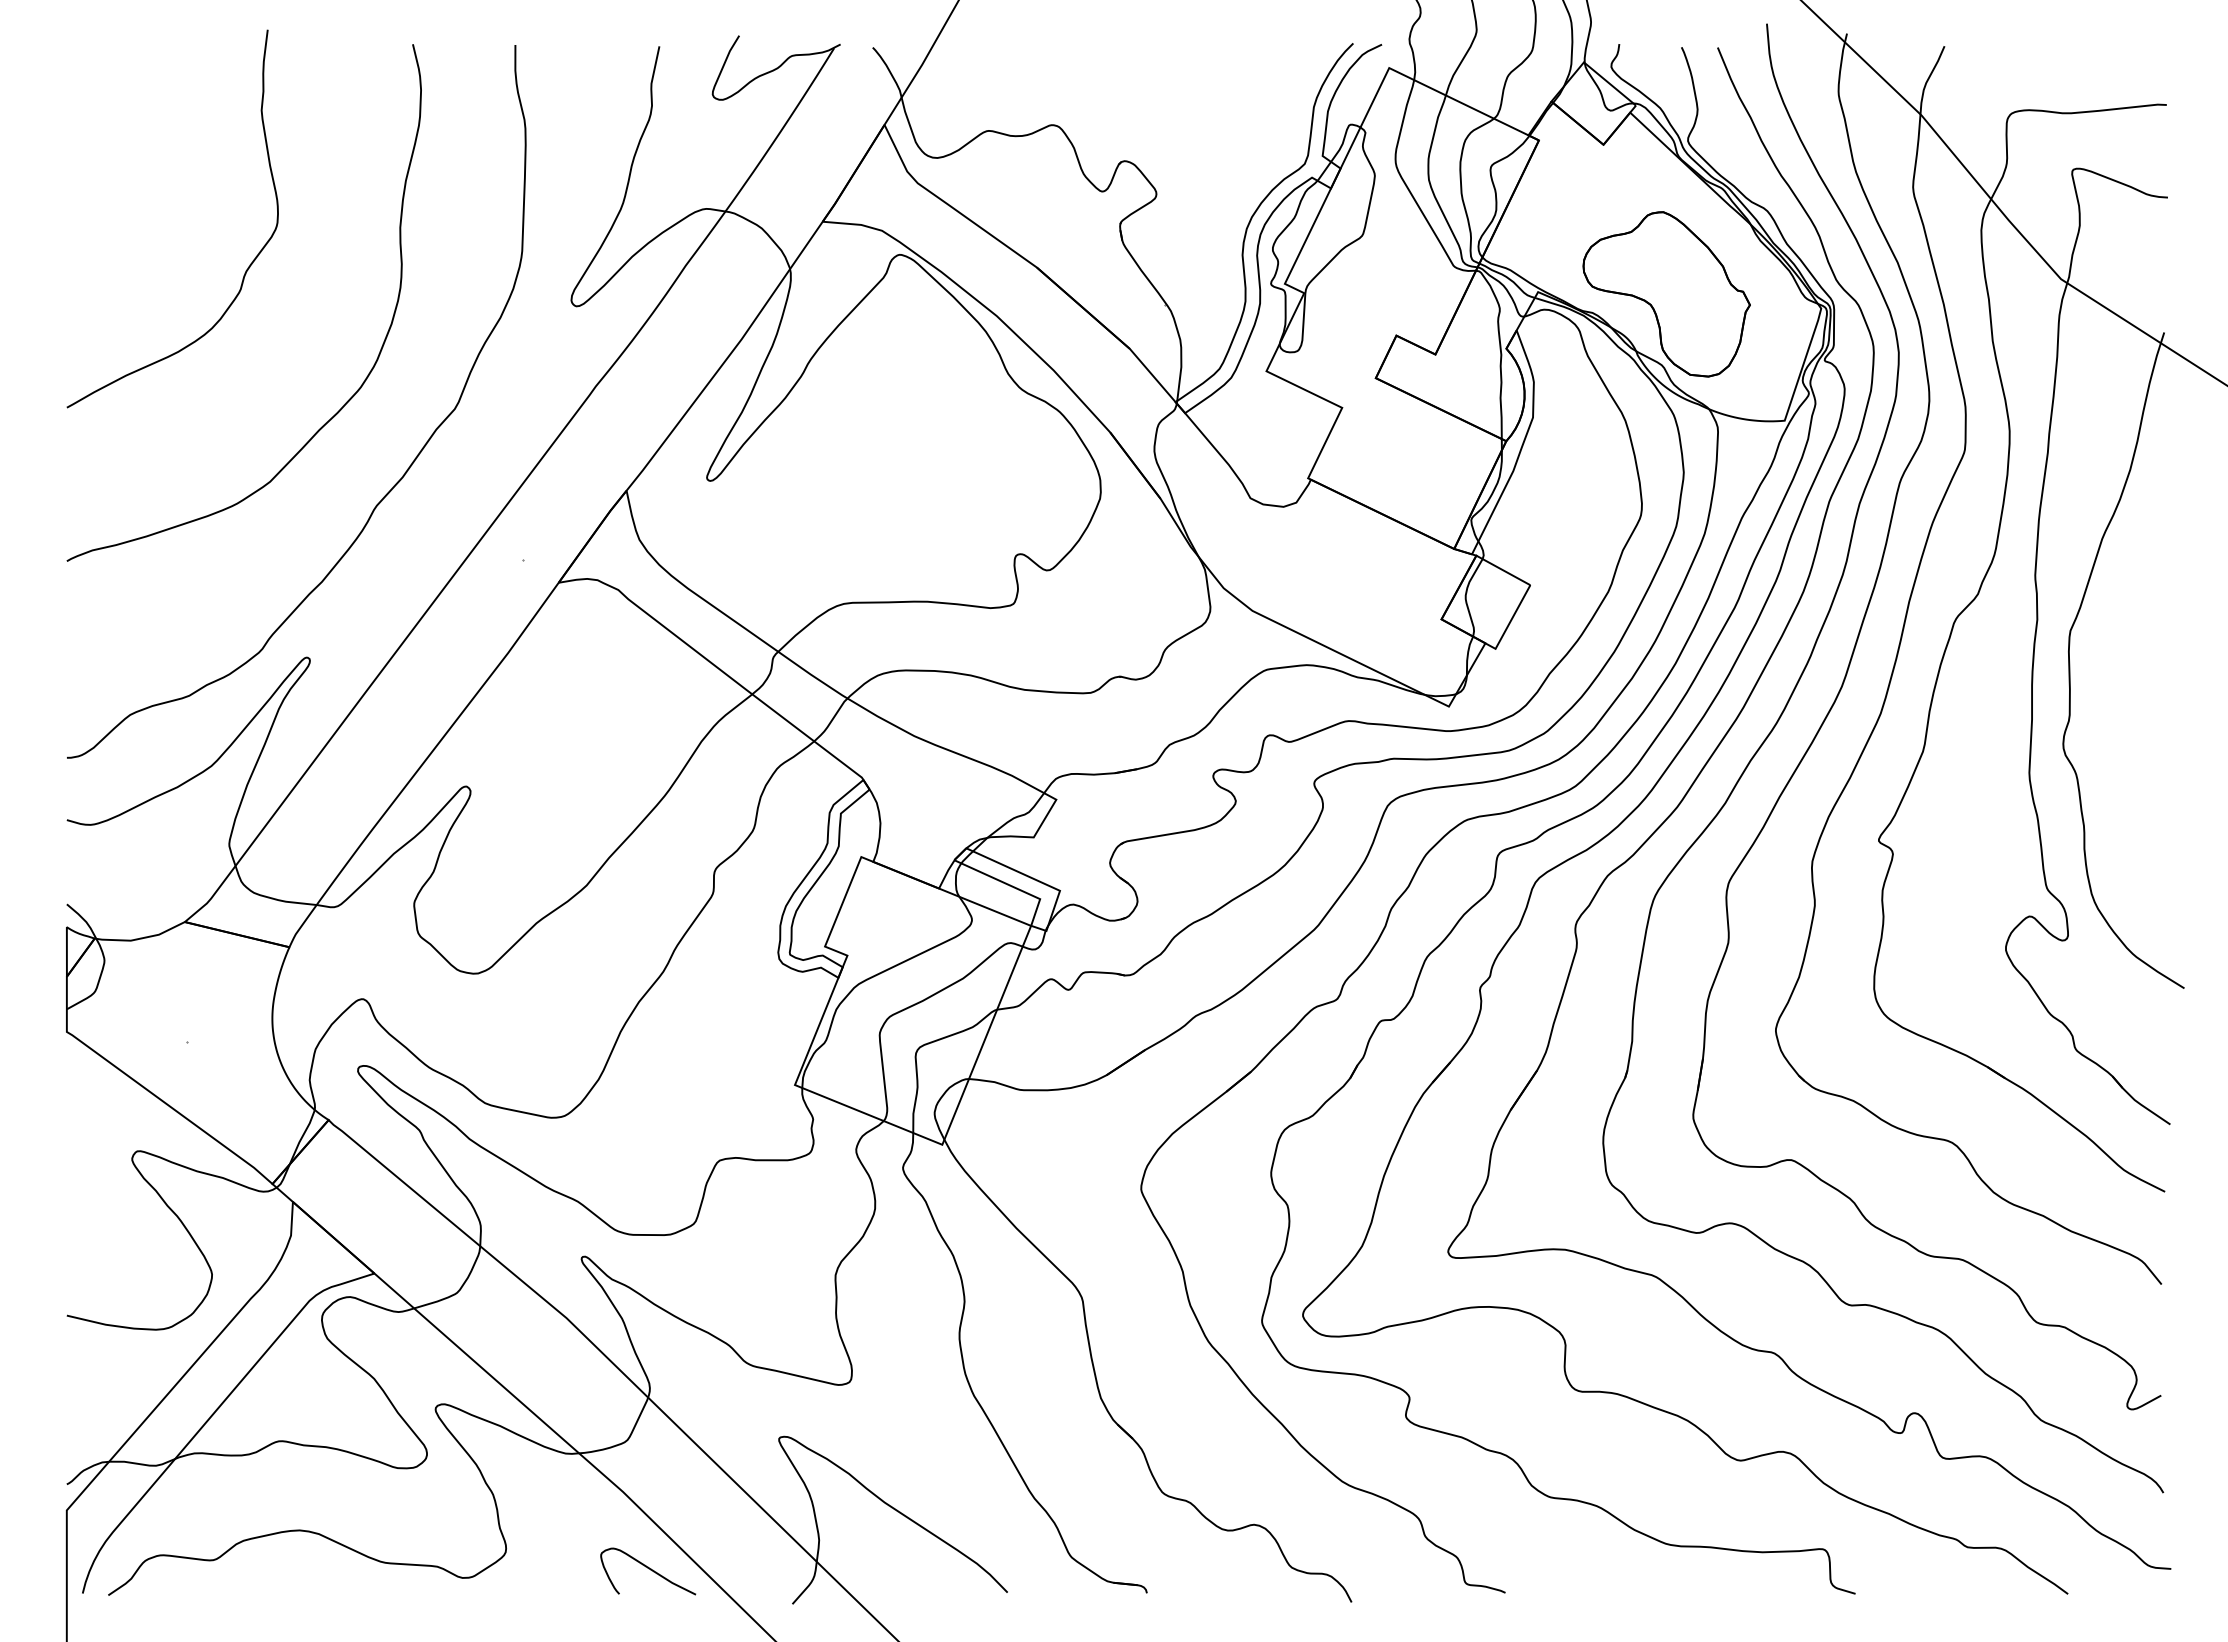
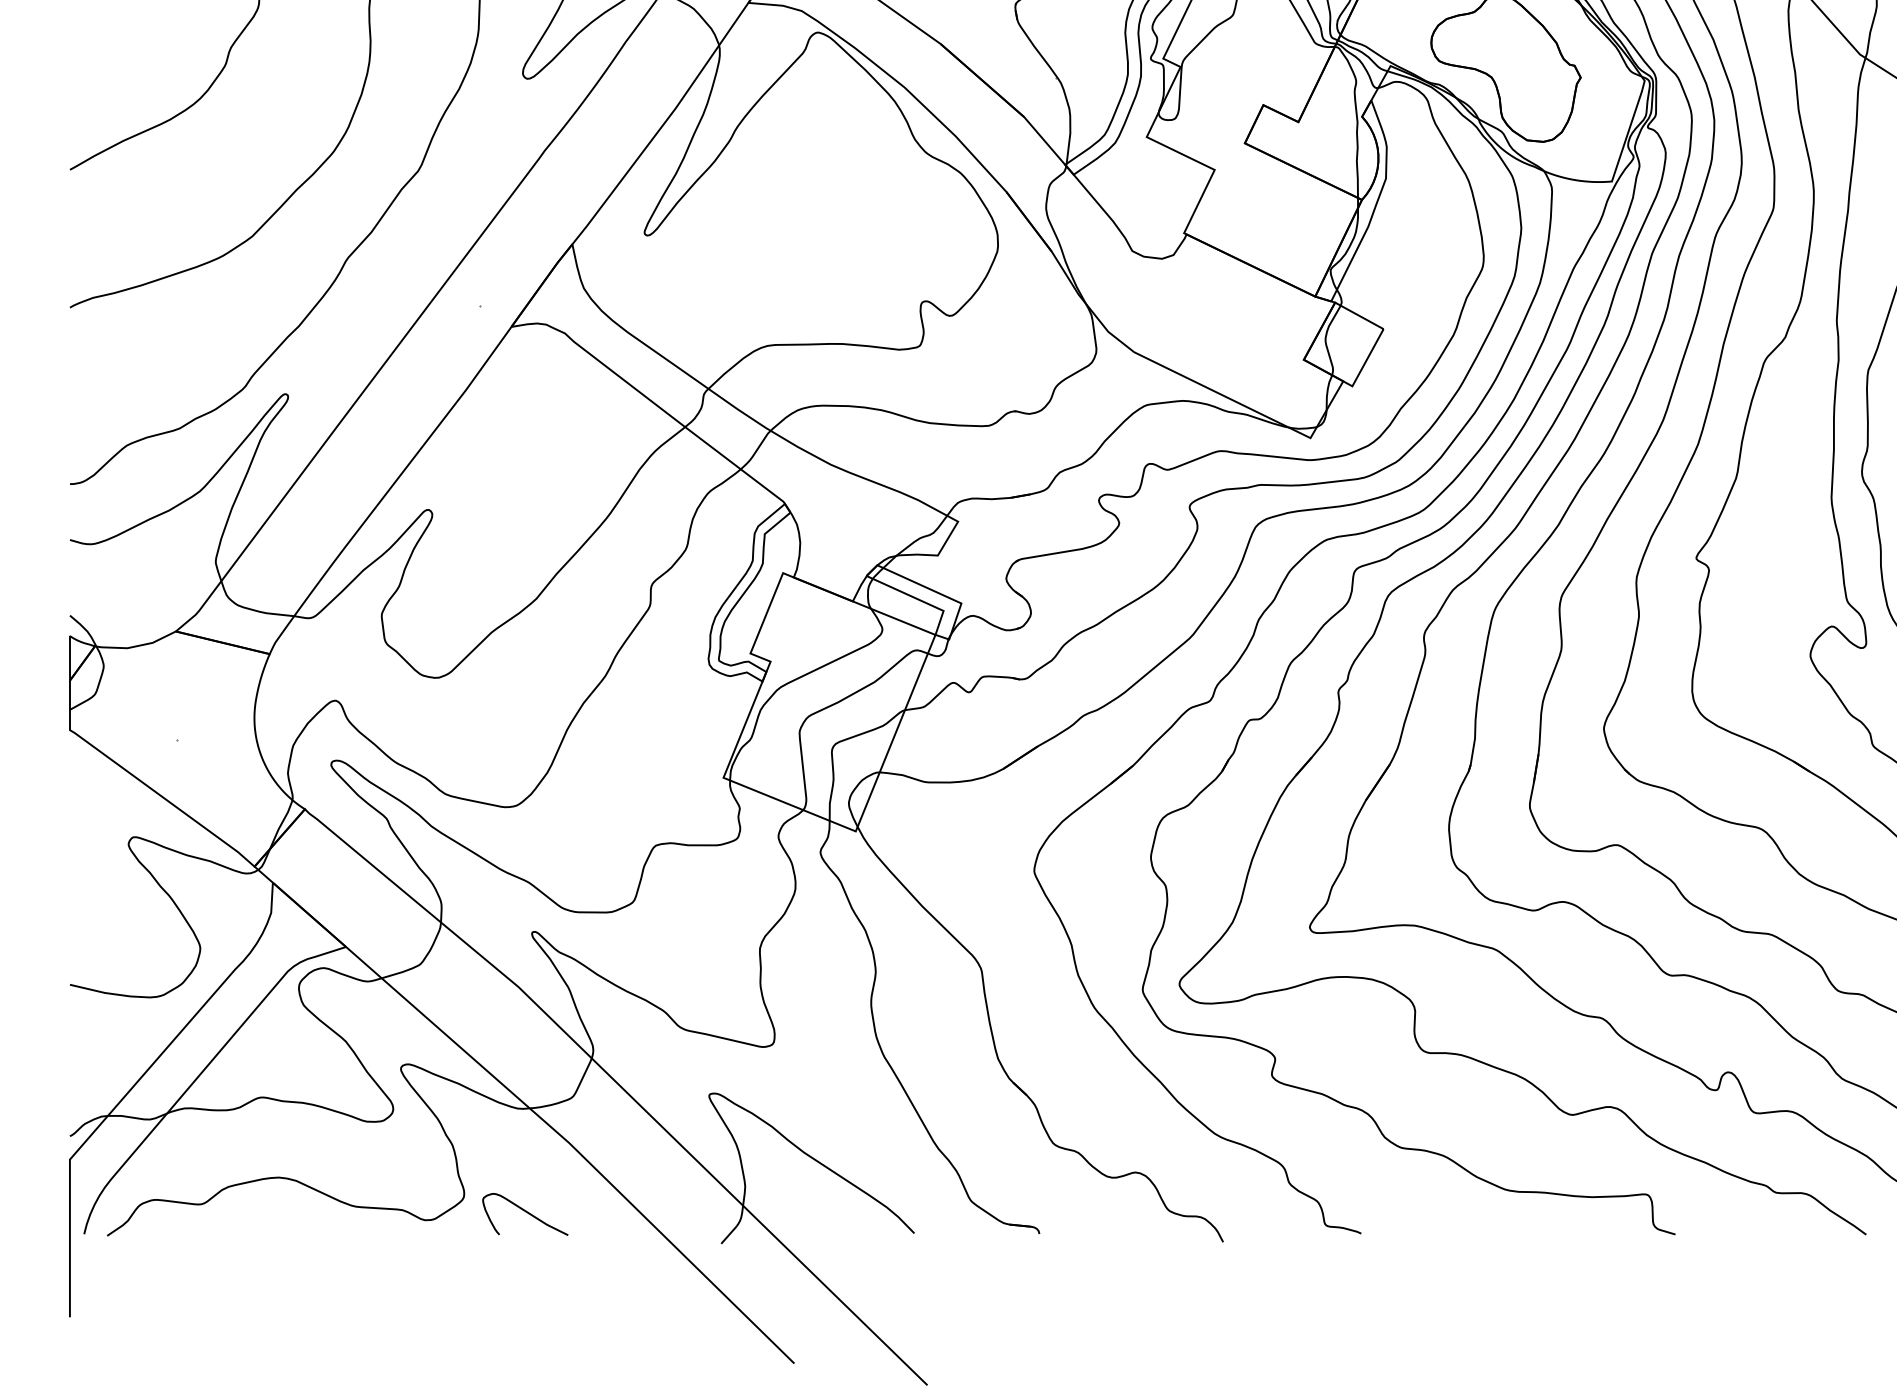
curve: (648, 1569) -> (525, 1212), moved

